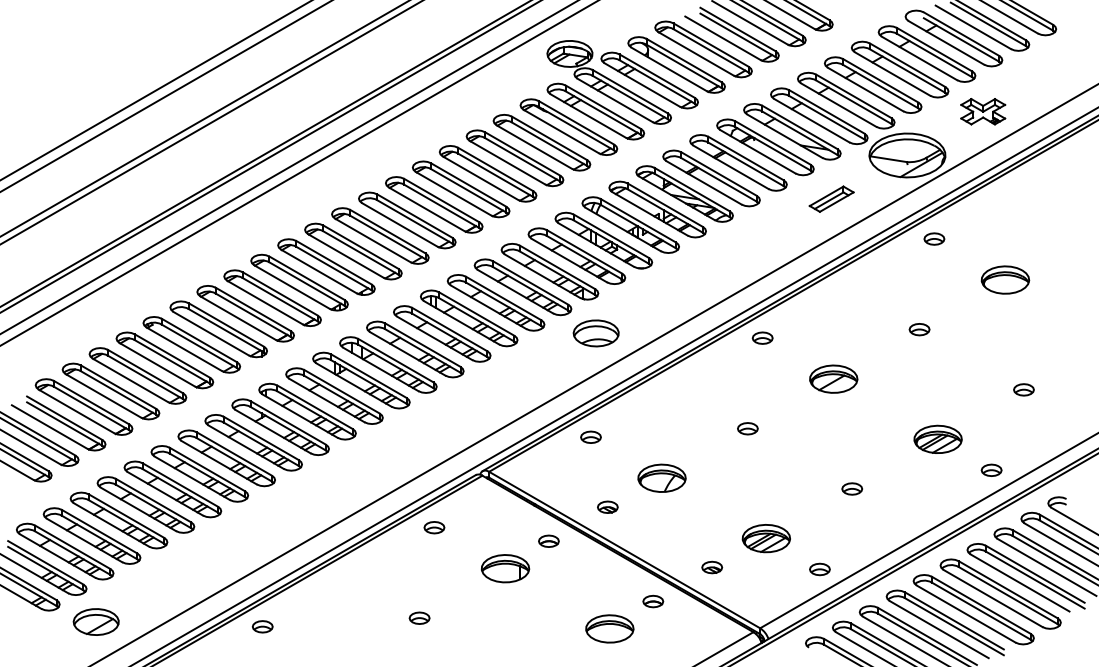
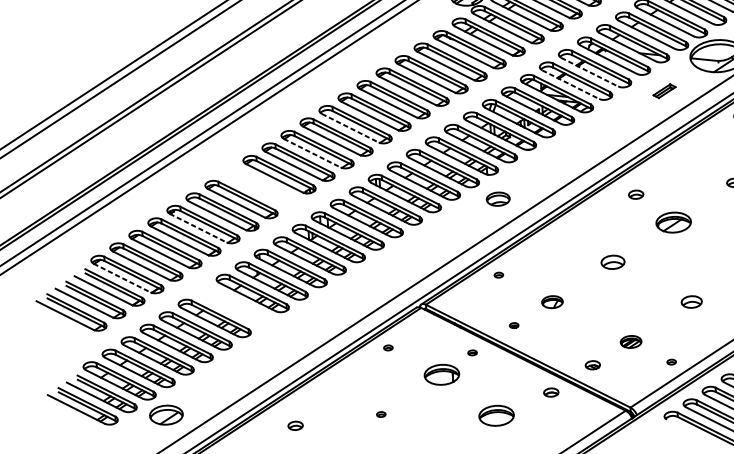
line: (731, 167) -> (590, 72), solid -> dashed
line: (704, 183) -> (571, 85), solid -> dashed
part: (831, 198) -> (664, 90), size x0.7
line: (400, 225) -> (350, 128), solid -> dashed
line: (346, 256) -> (312, 153), solid -> dashed
part: (272, 297) -> (260, 186), removed
part: (595, 333) -> (497, 199), size x0.7
part: (762, 337) -> (635, 194), moved
line: (184, 349) -> (198, 228), solid -> dashed
line: (76, 411) -> (122, 278), solid -> dashed
part: (747, 428) -> (612, 262), size x1.6
part: (590, 436) -> (498, 274), size x0.6
part: (226, 458) -> (233, 306), removed
part: (661, 477) -> (552, 301), size x0.6
part: (852, 488) -> (692, 301), size x1.4
part: (607, 506) -> (513, 325), size x0.6
part: (434, 527) -> (388, 347), size x0.6
part: (765, 538) -> (630, 341), size x0.6
part: (548, 540) -> (472, 352), size x0.6
part: (819, 569) -> (671, 362), size x0.6
part: (419, 617) -> (381, 414), size x0.6
part: (95, 621) -> (165, 414), moved
part: (262, 626) -> (295, 425), moved
part: (609, 628) -> (496, 415), moved

